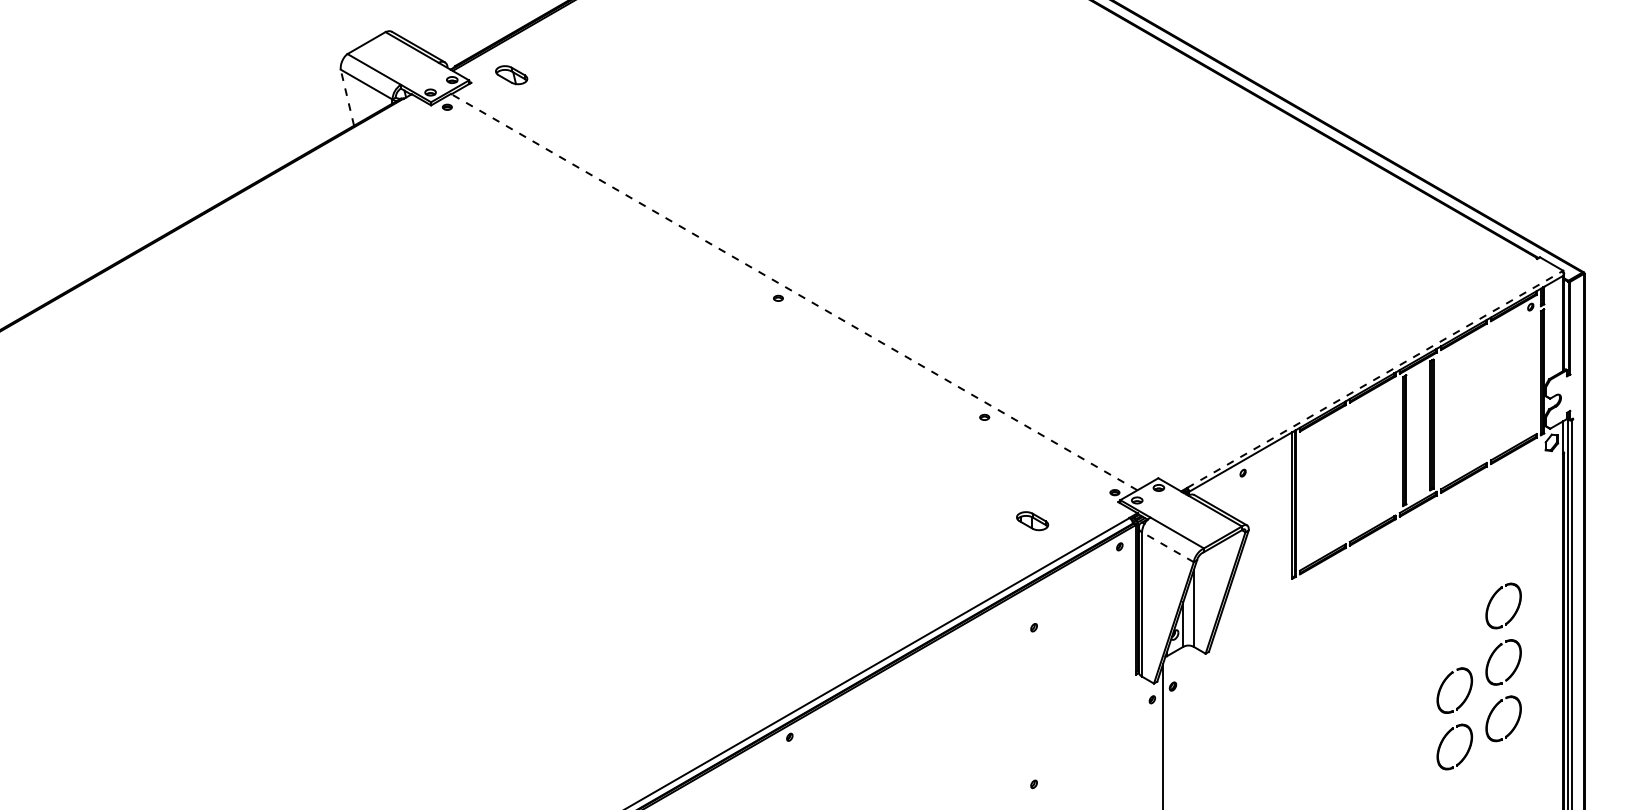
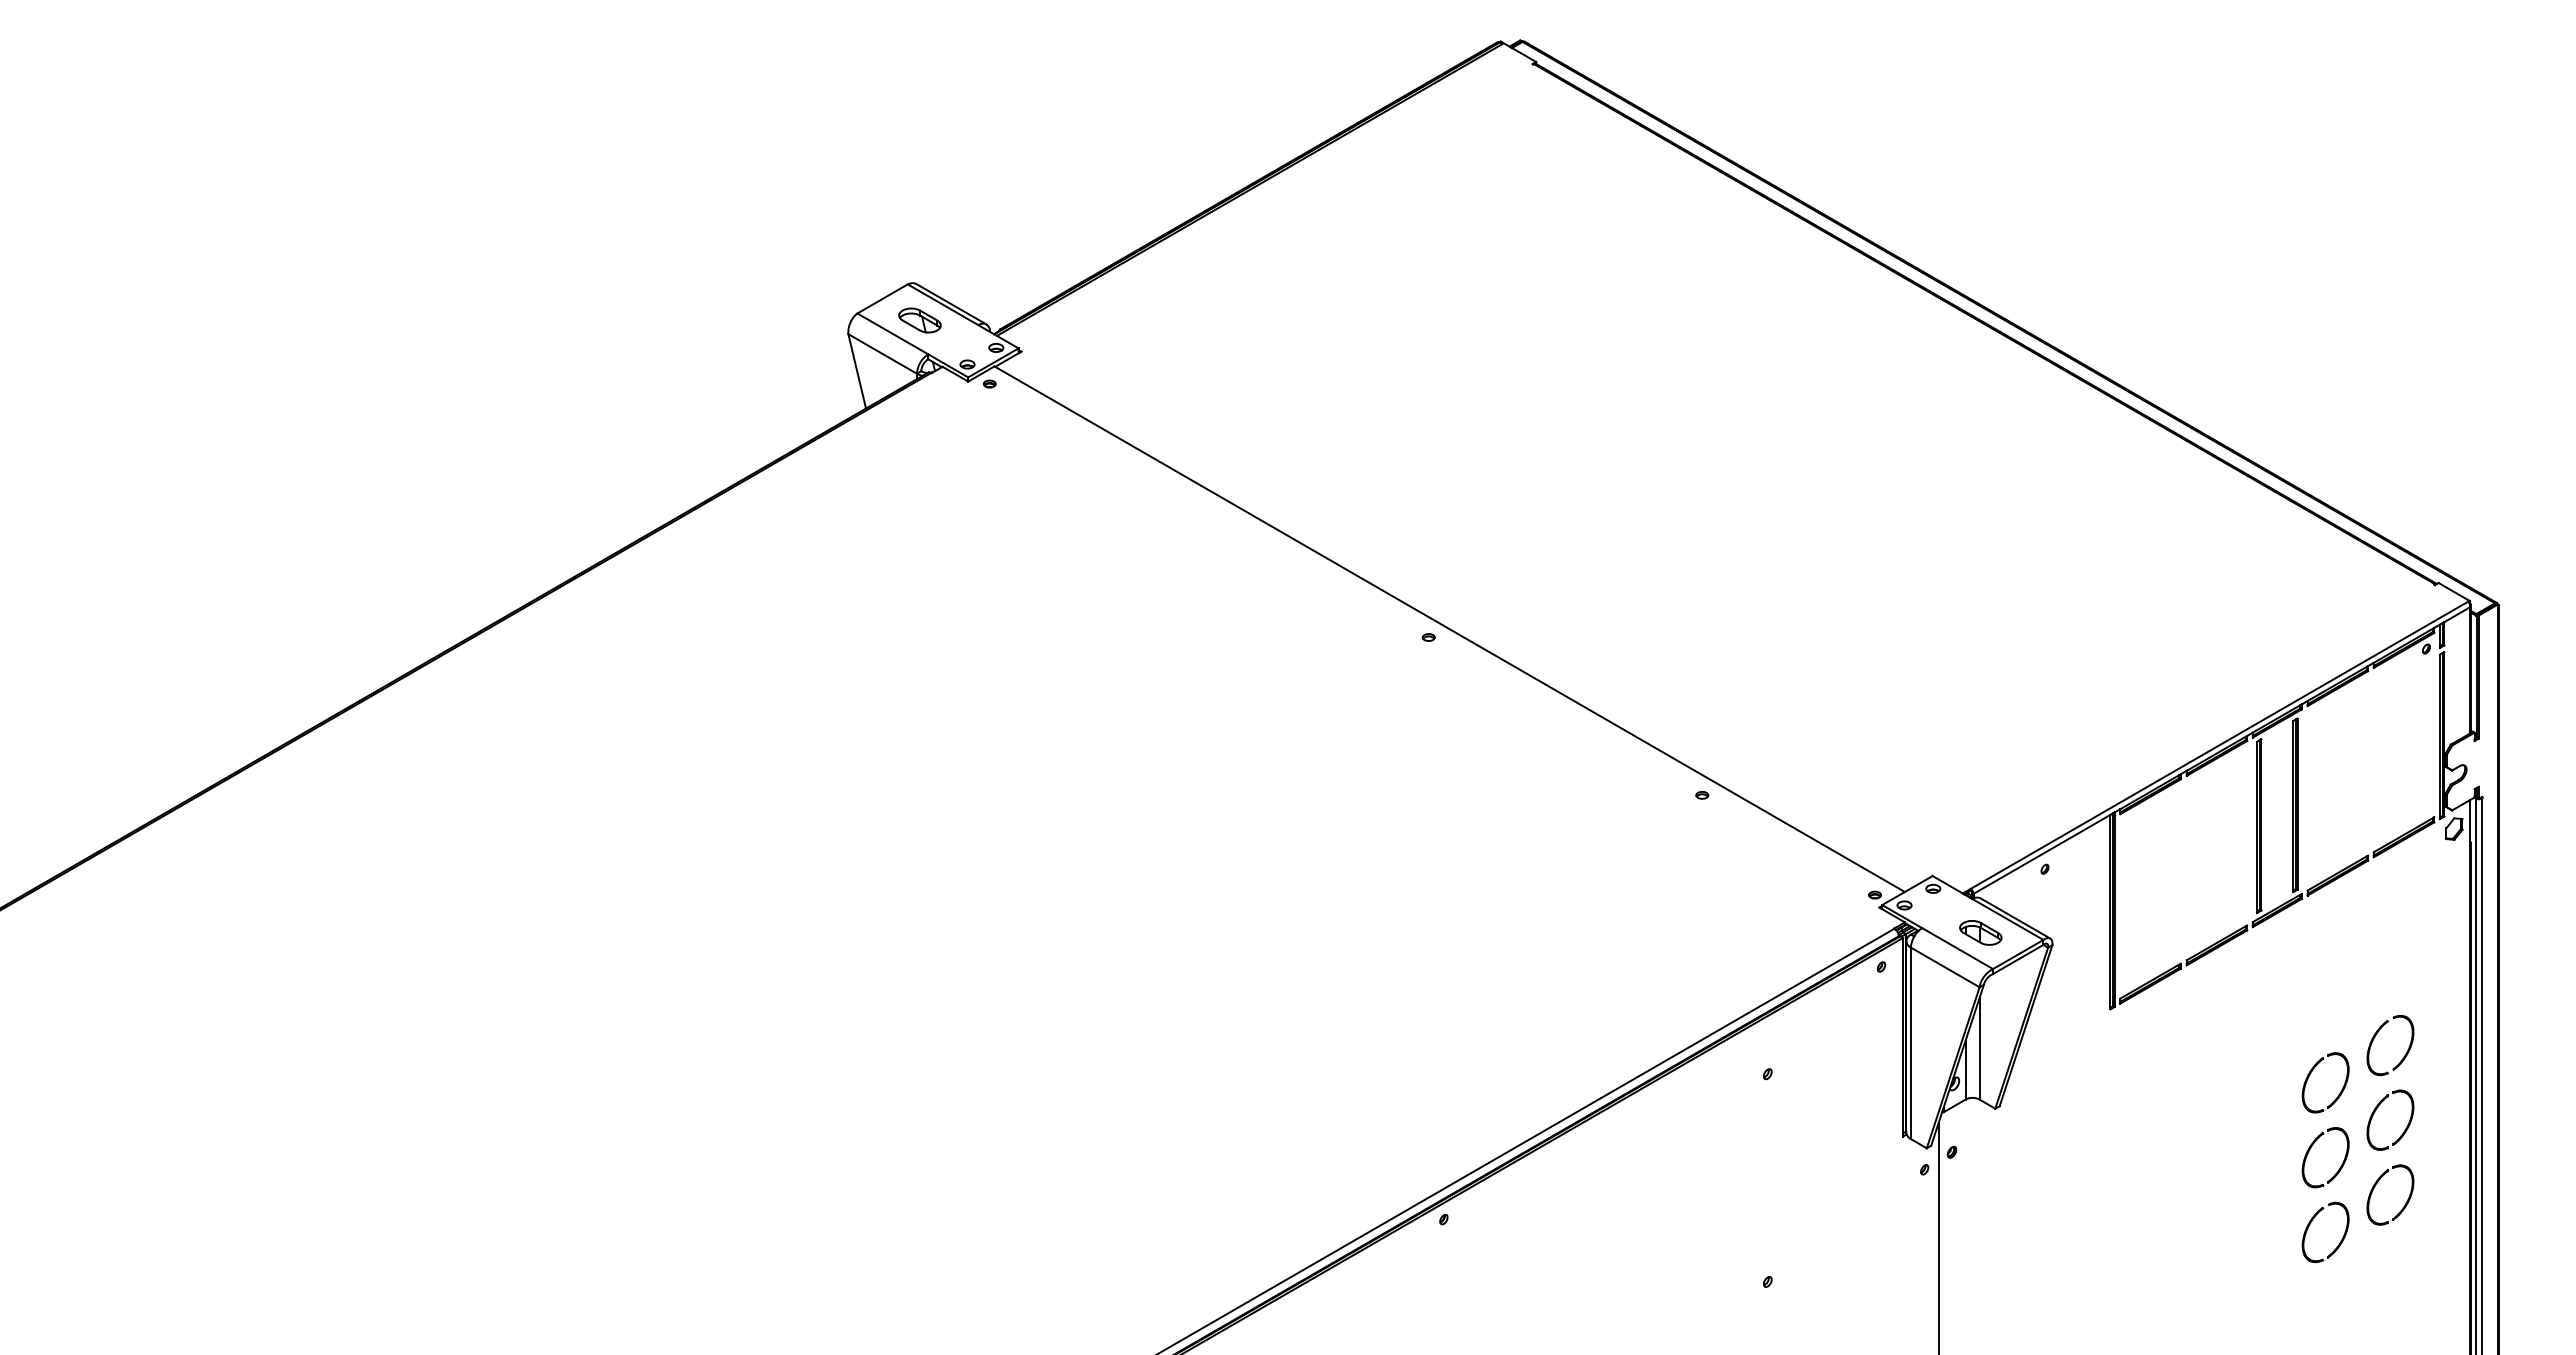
part: (511, 75) -> (919, 320), moved
line: (347, 97) -> (857, 370), dashed -> solid
line: (794, 292) -> (1449, 629), dashed -> solid
line: (1374, 379) -> (2219, 745), dashed -> solid
part: (1032, 520) -> (1980, 932), moved
line: (1168, 547) -> (1945, 967), dashed -> solid
part: (1443, 628) -> (2310, 1075), added

